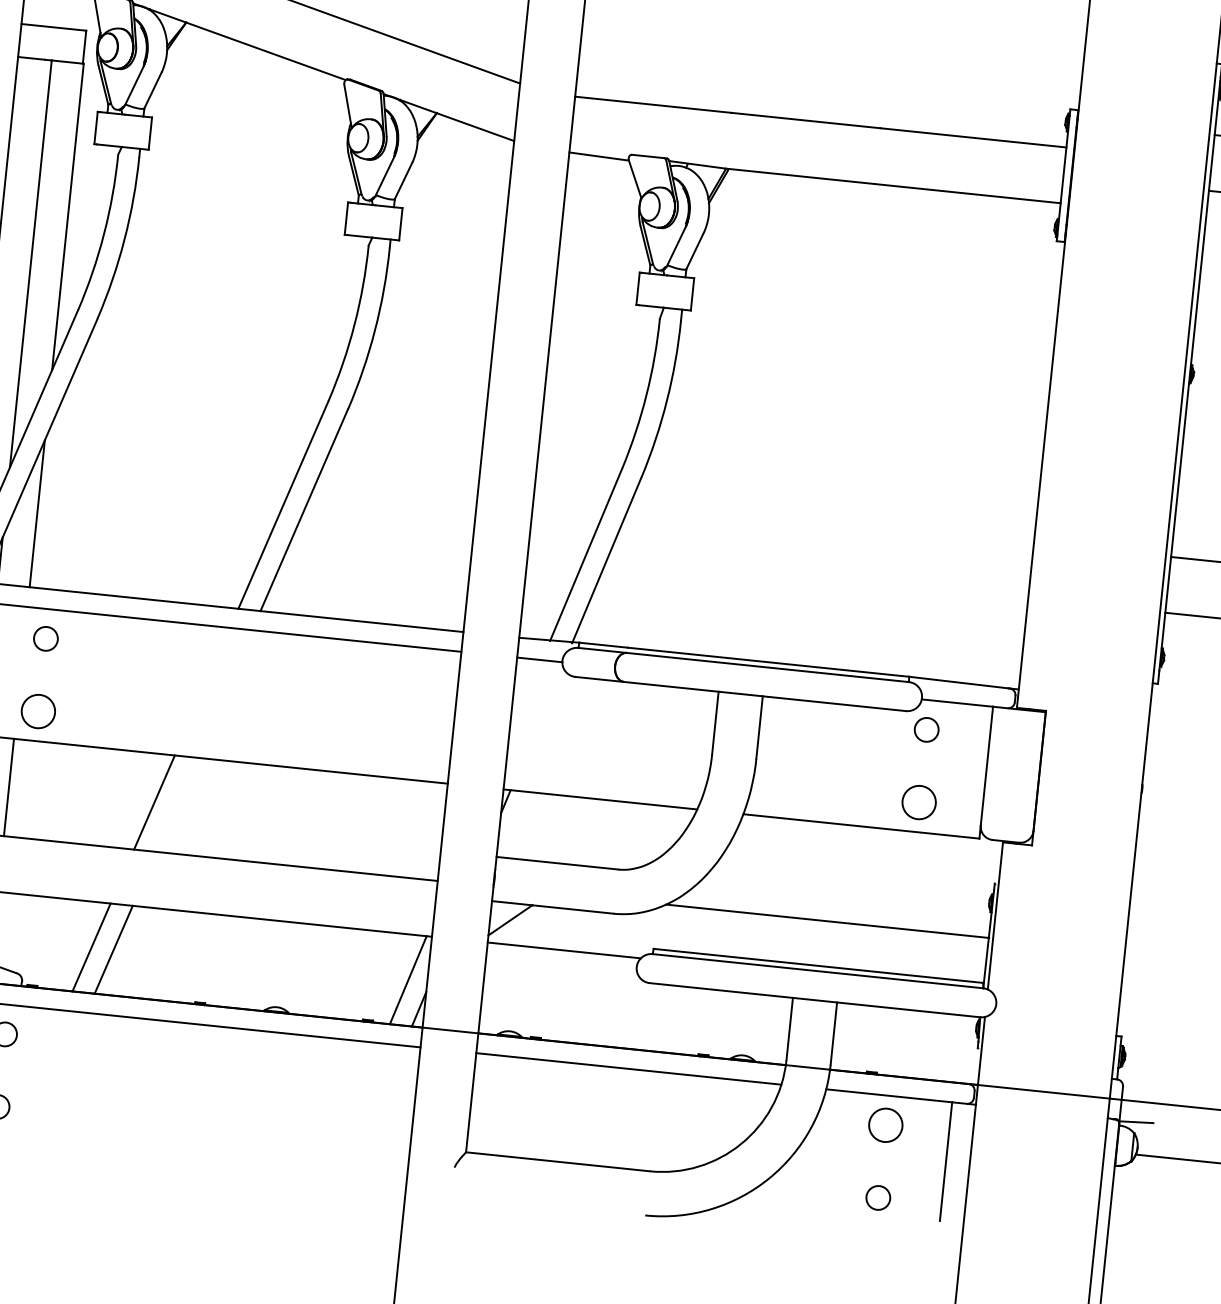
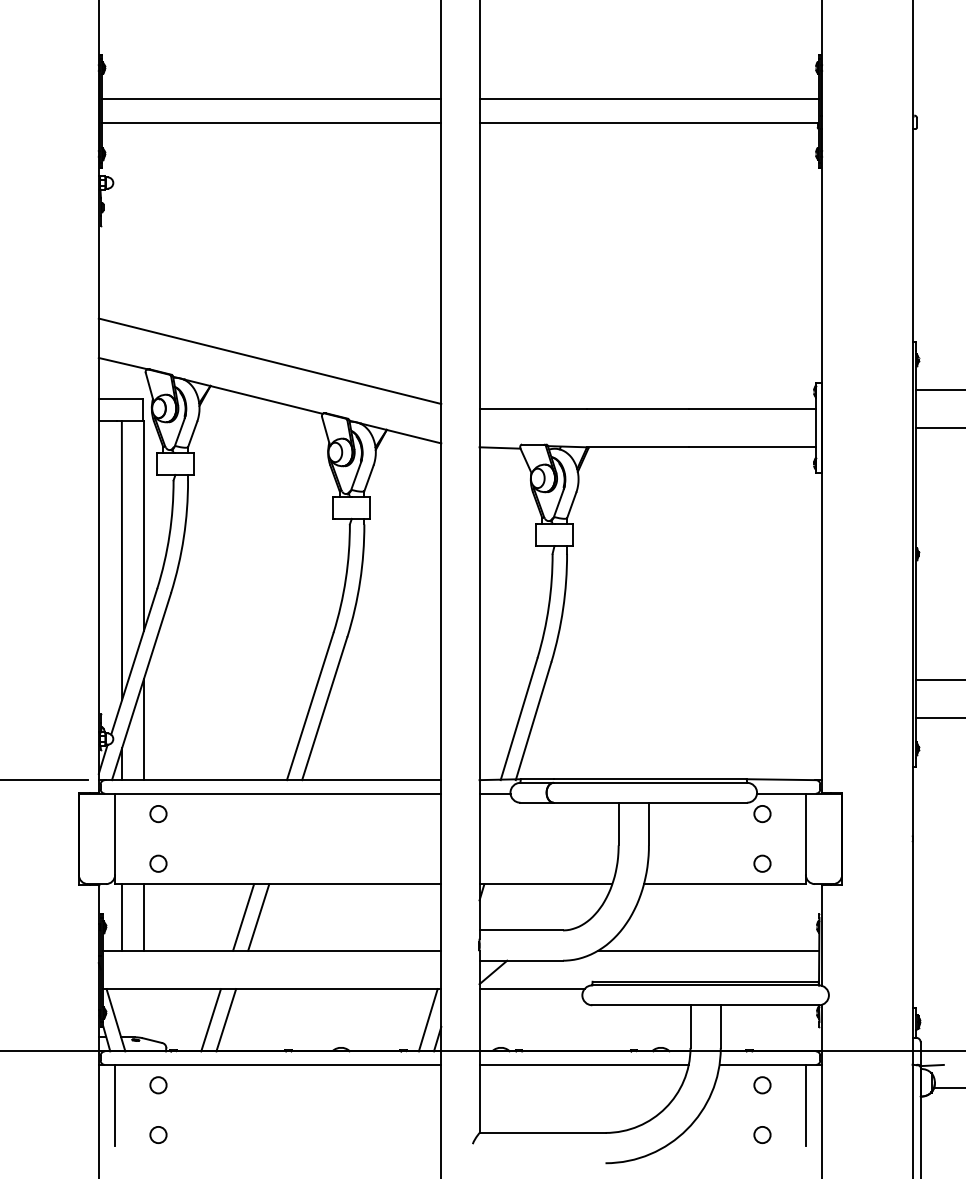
circle: (38, 711) -> (158, 863), size x0.71
circle: (919, 802) -> (762, 863), size x0.71
line: (176, 804) -> (258, 917), added
circle: (885, 1125) -> (762, 1085), size x0.71

